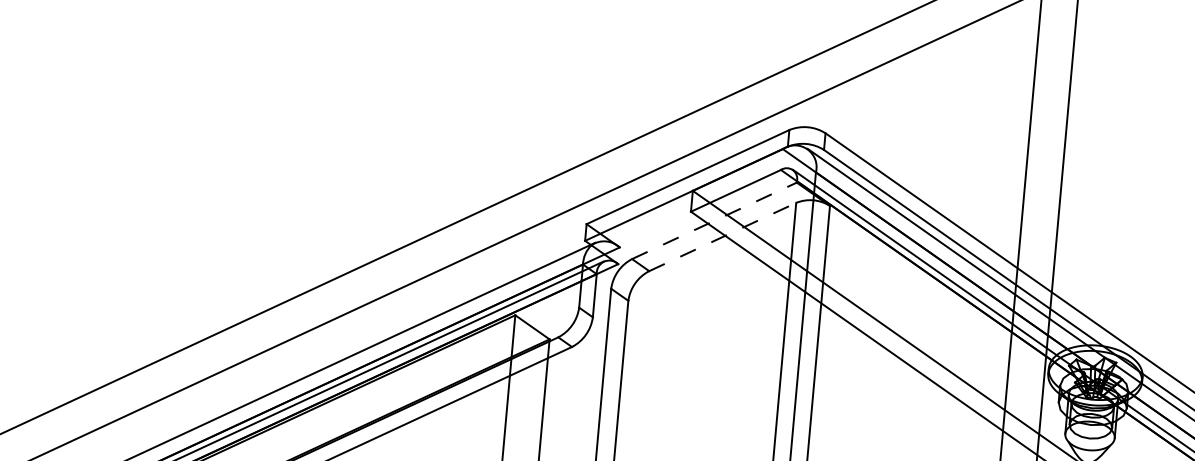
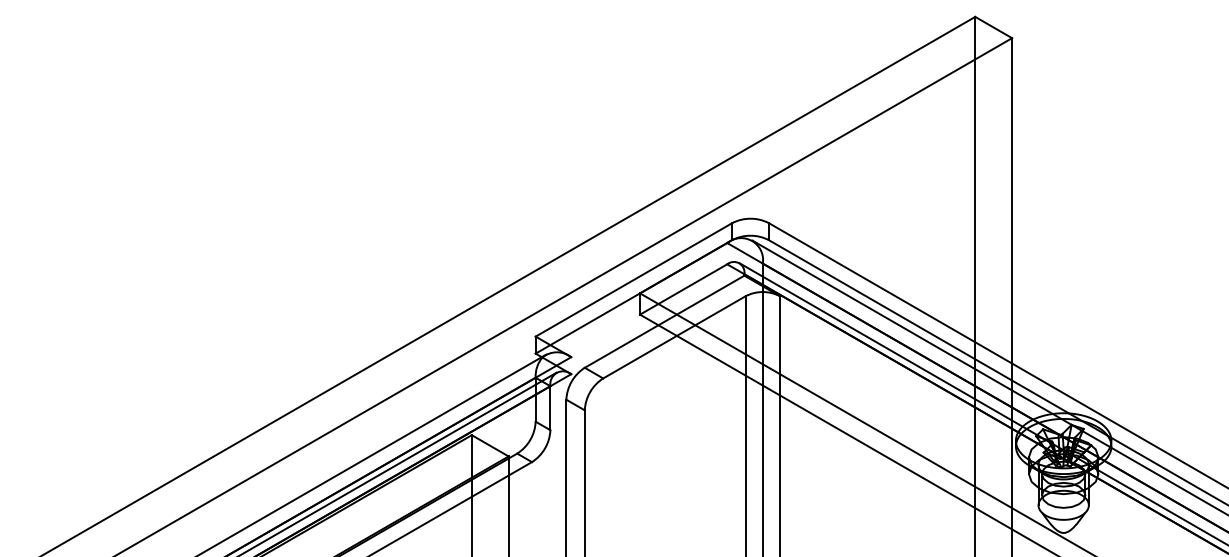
line: (715, 220) -> (665, 321), dashed -> solid
line: (722, 237) -> (674, 337), dashed -> solid

